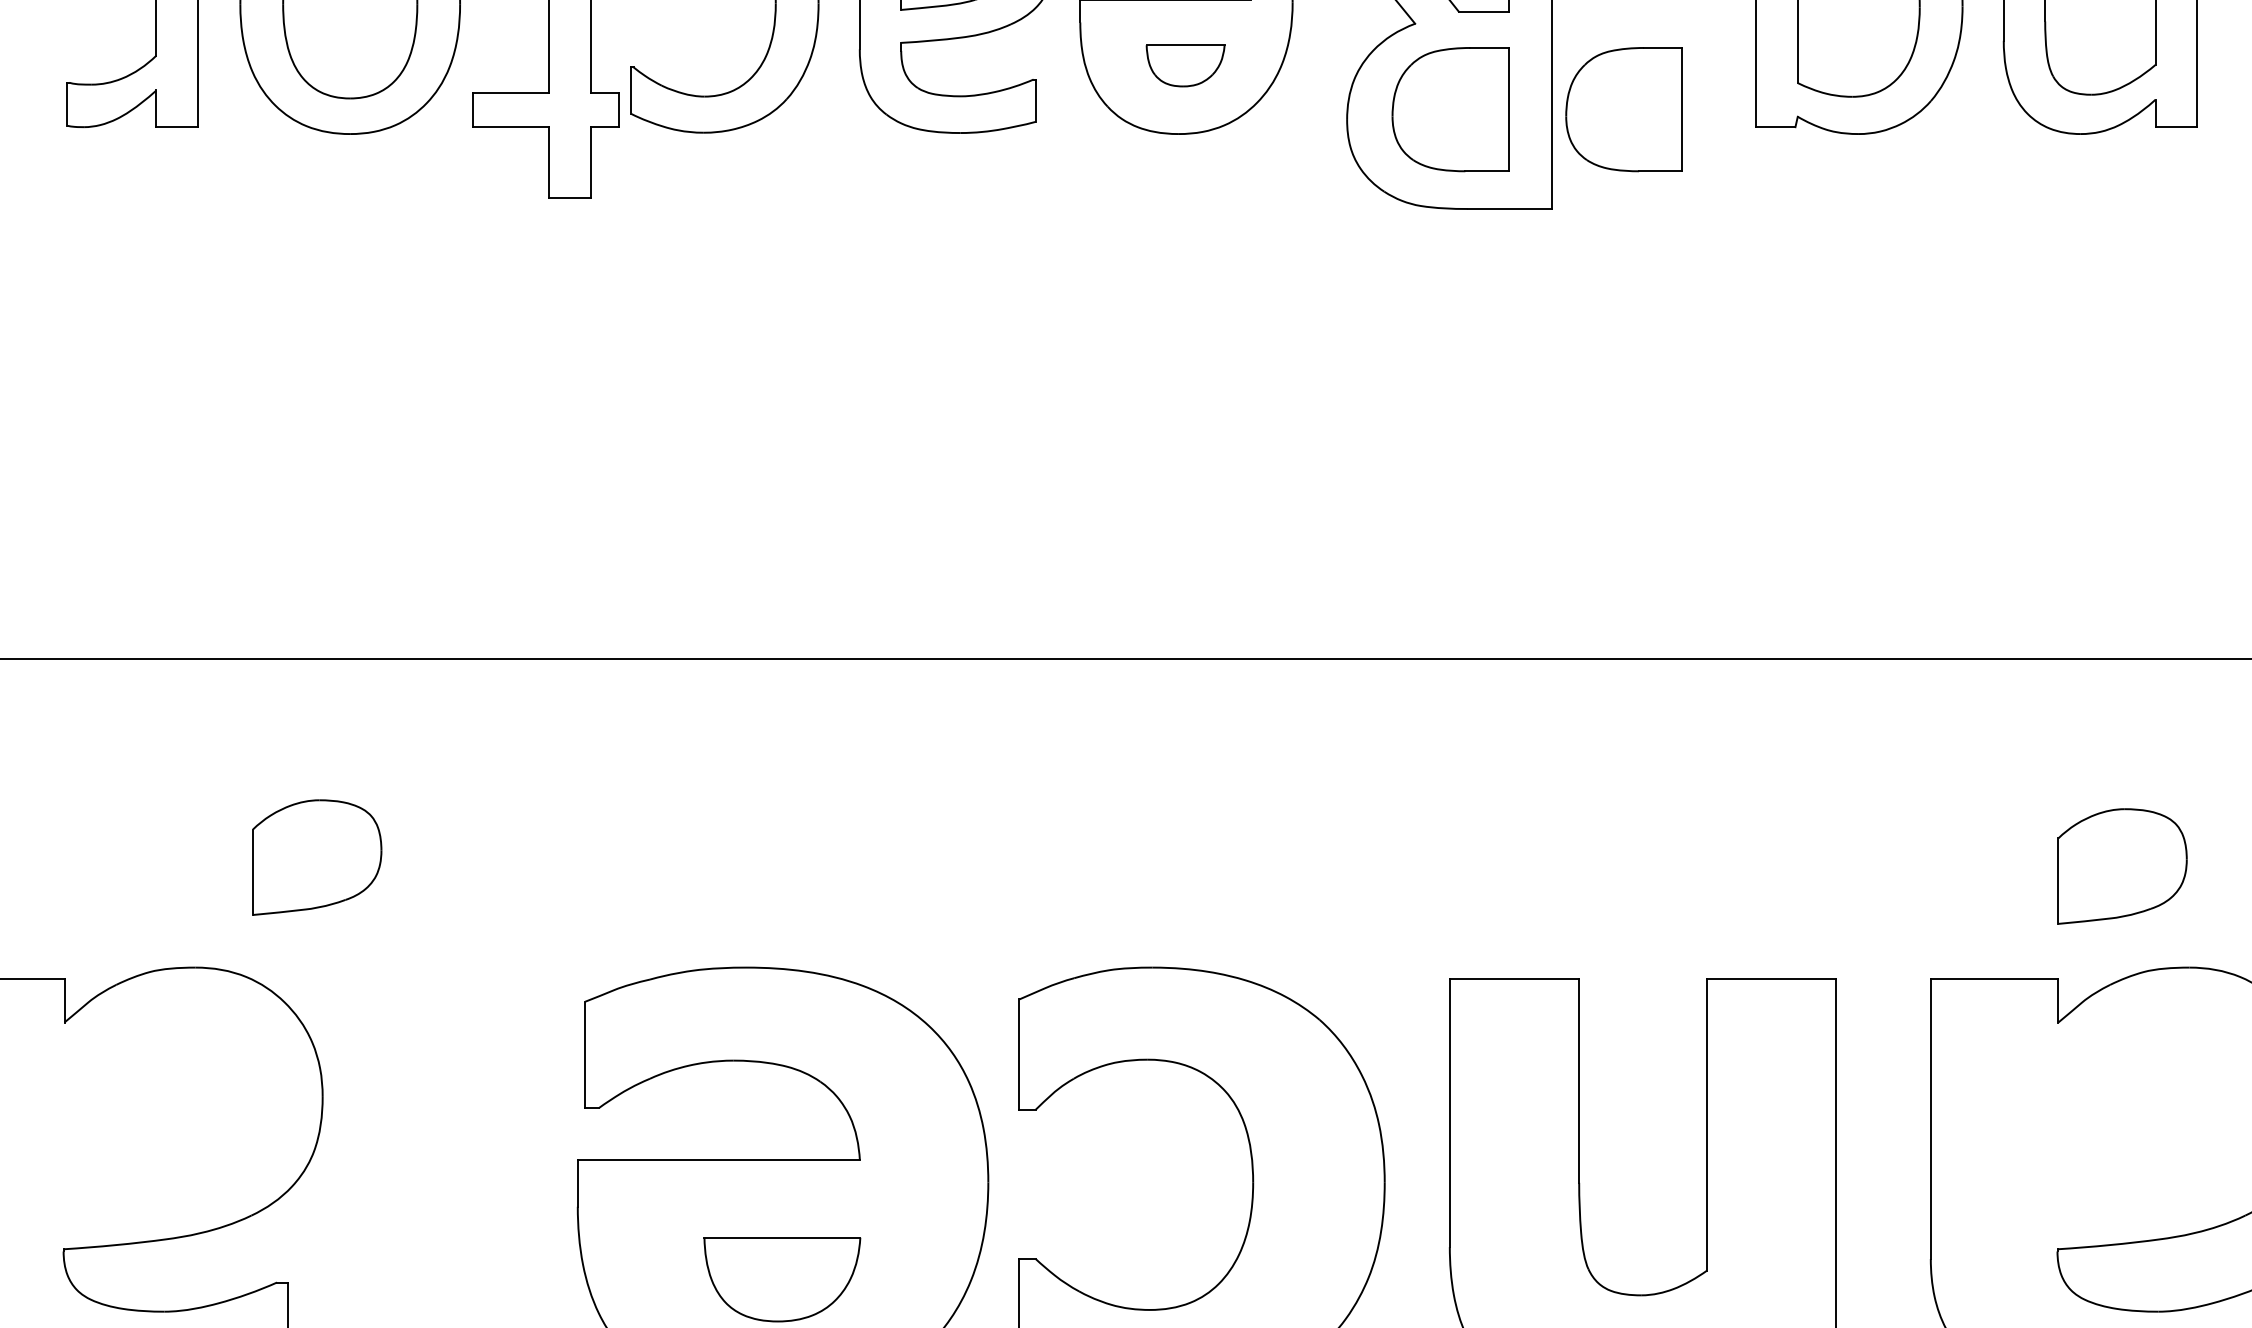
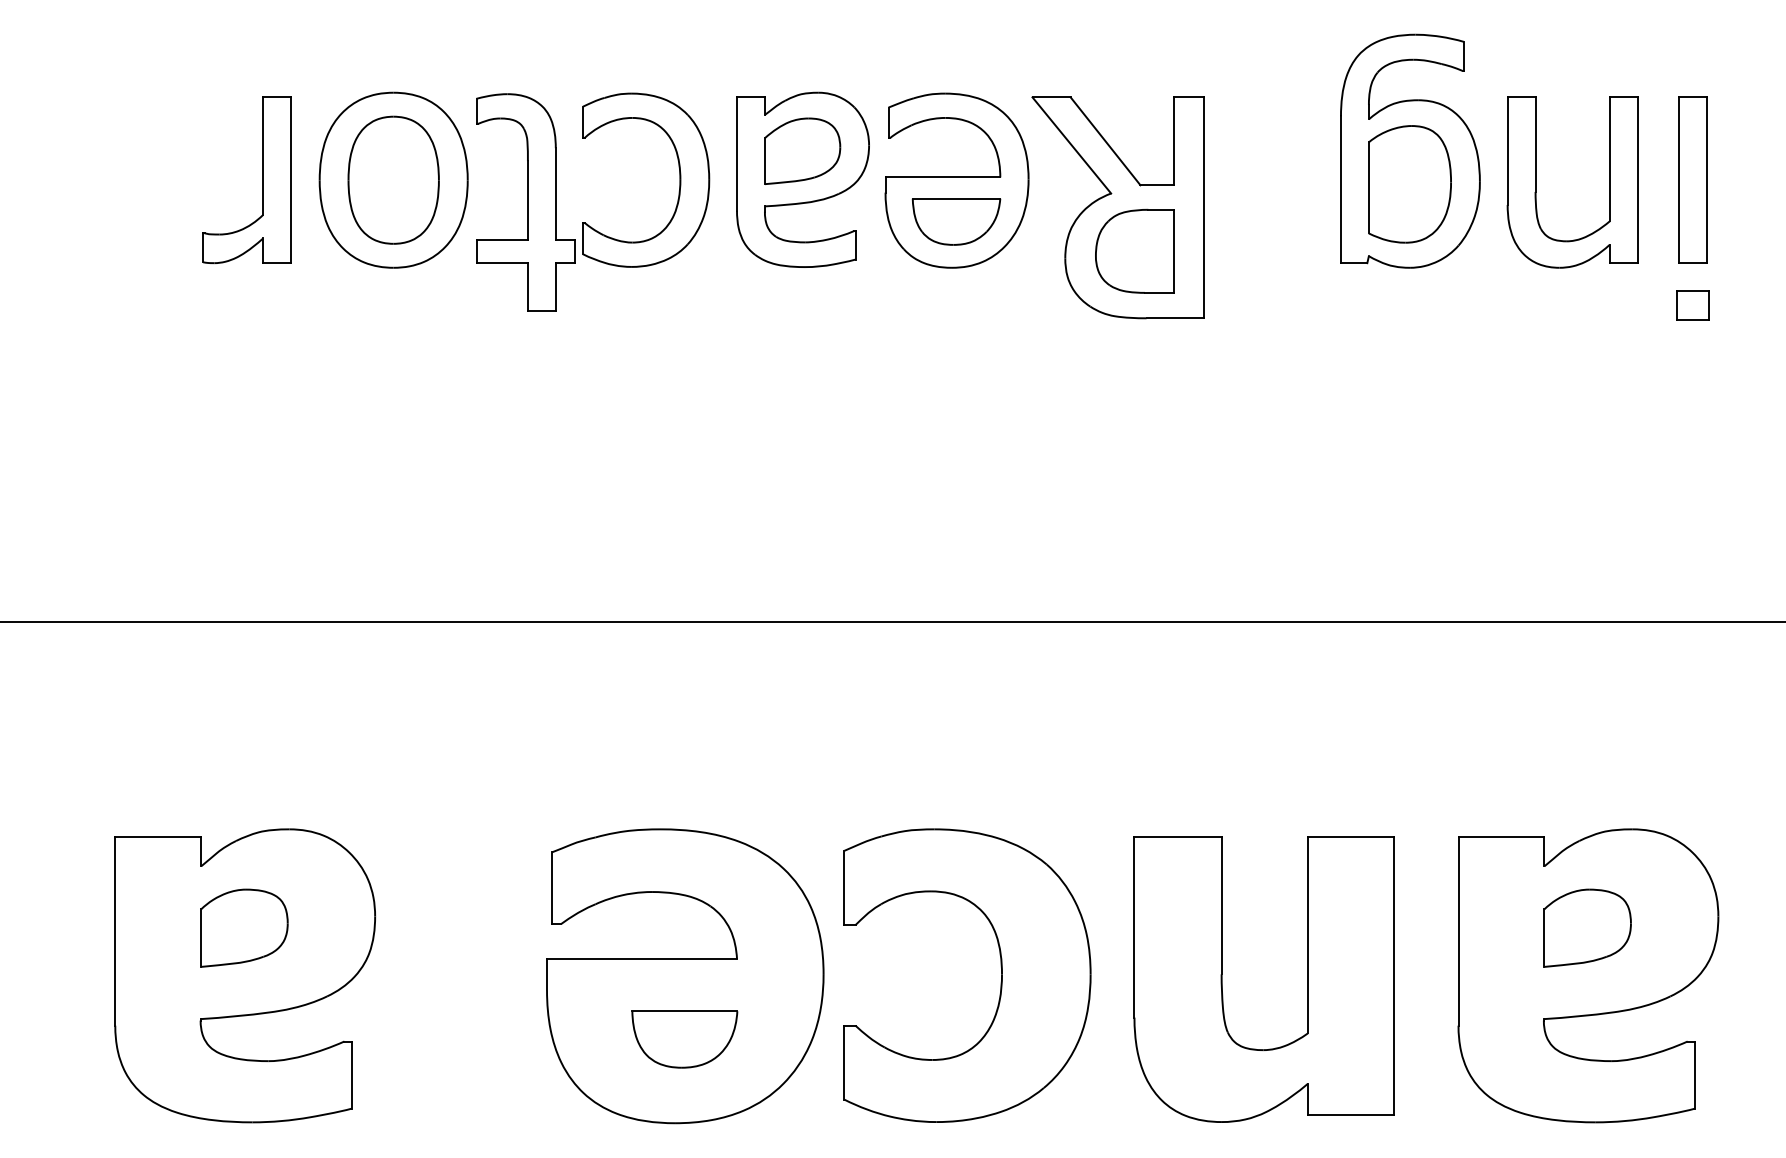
part: (1185, 65) -> (956, 221), size x1.67
part: (1623, 108) -> (1251, 250), removed
part: (317, 856) -> (244, 927), moved
part: (2122, 865) -> (1587, 927), moved

